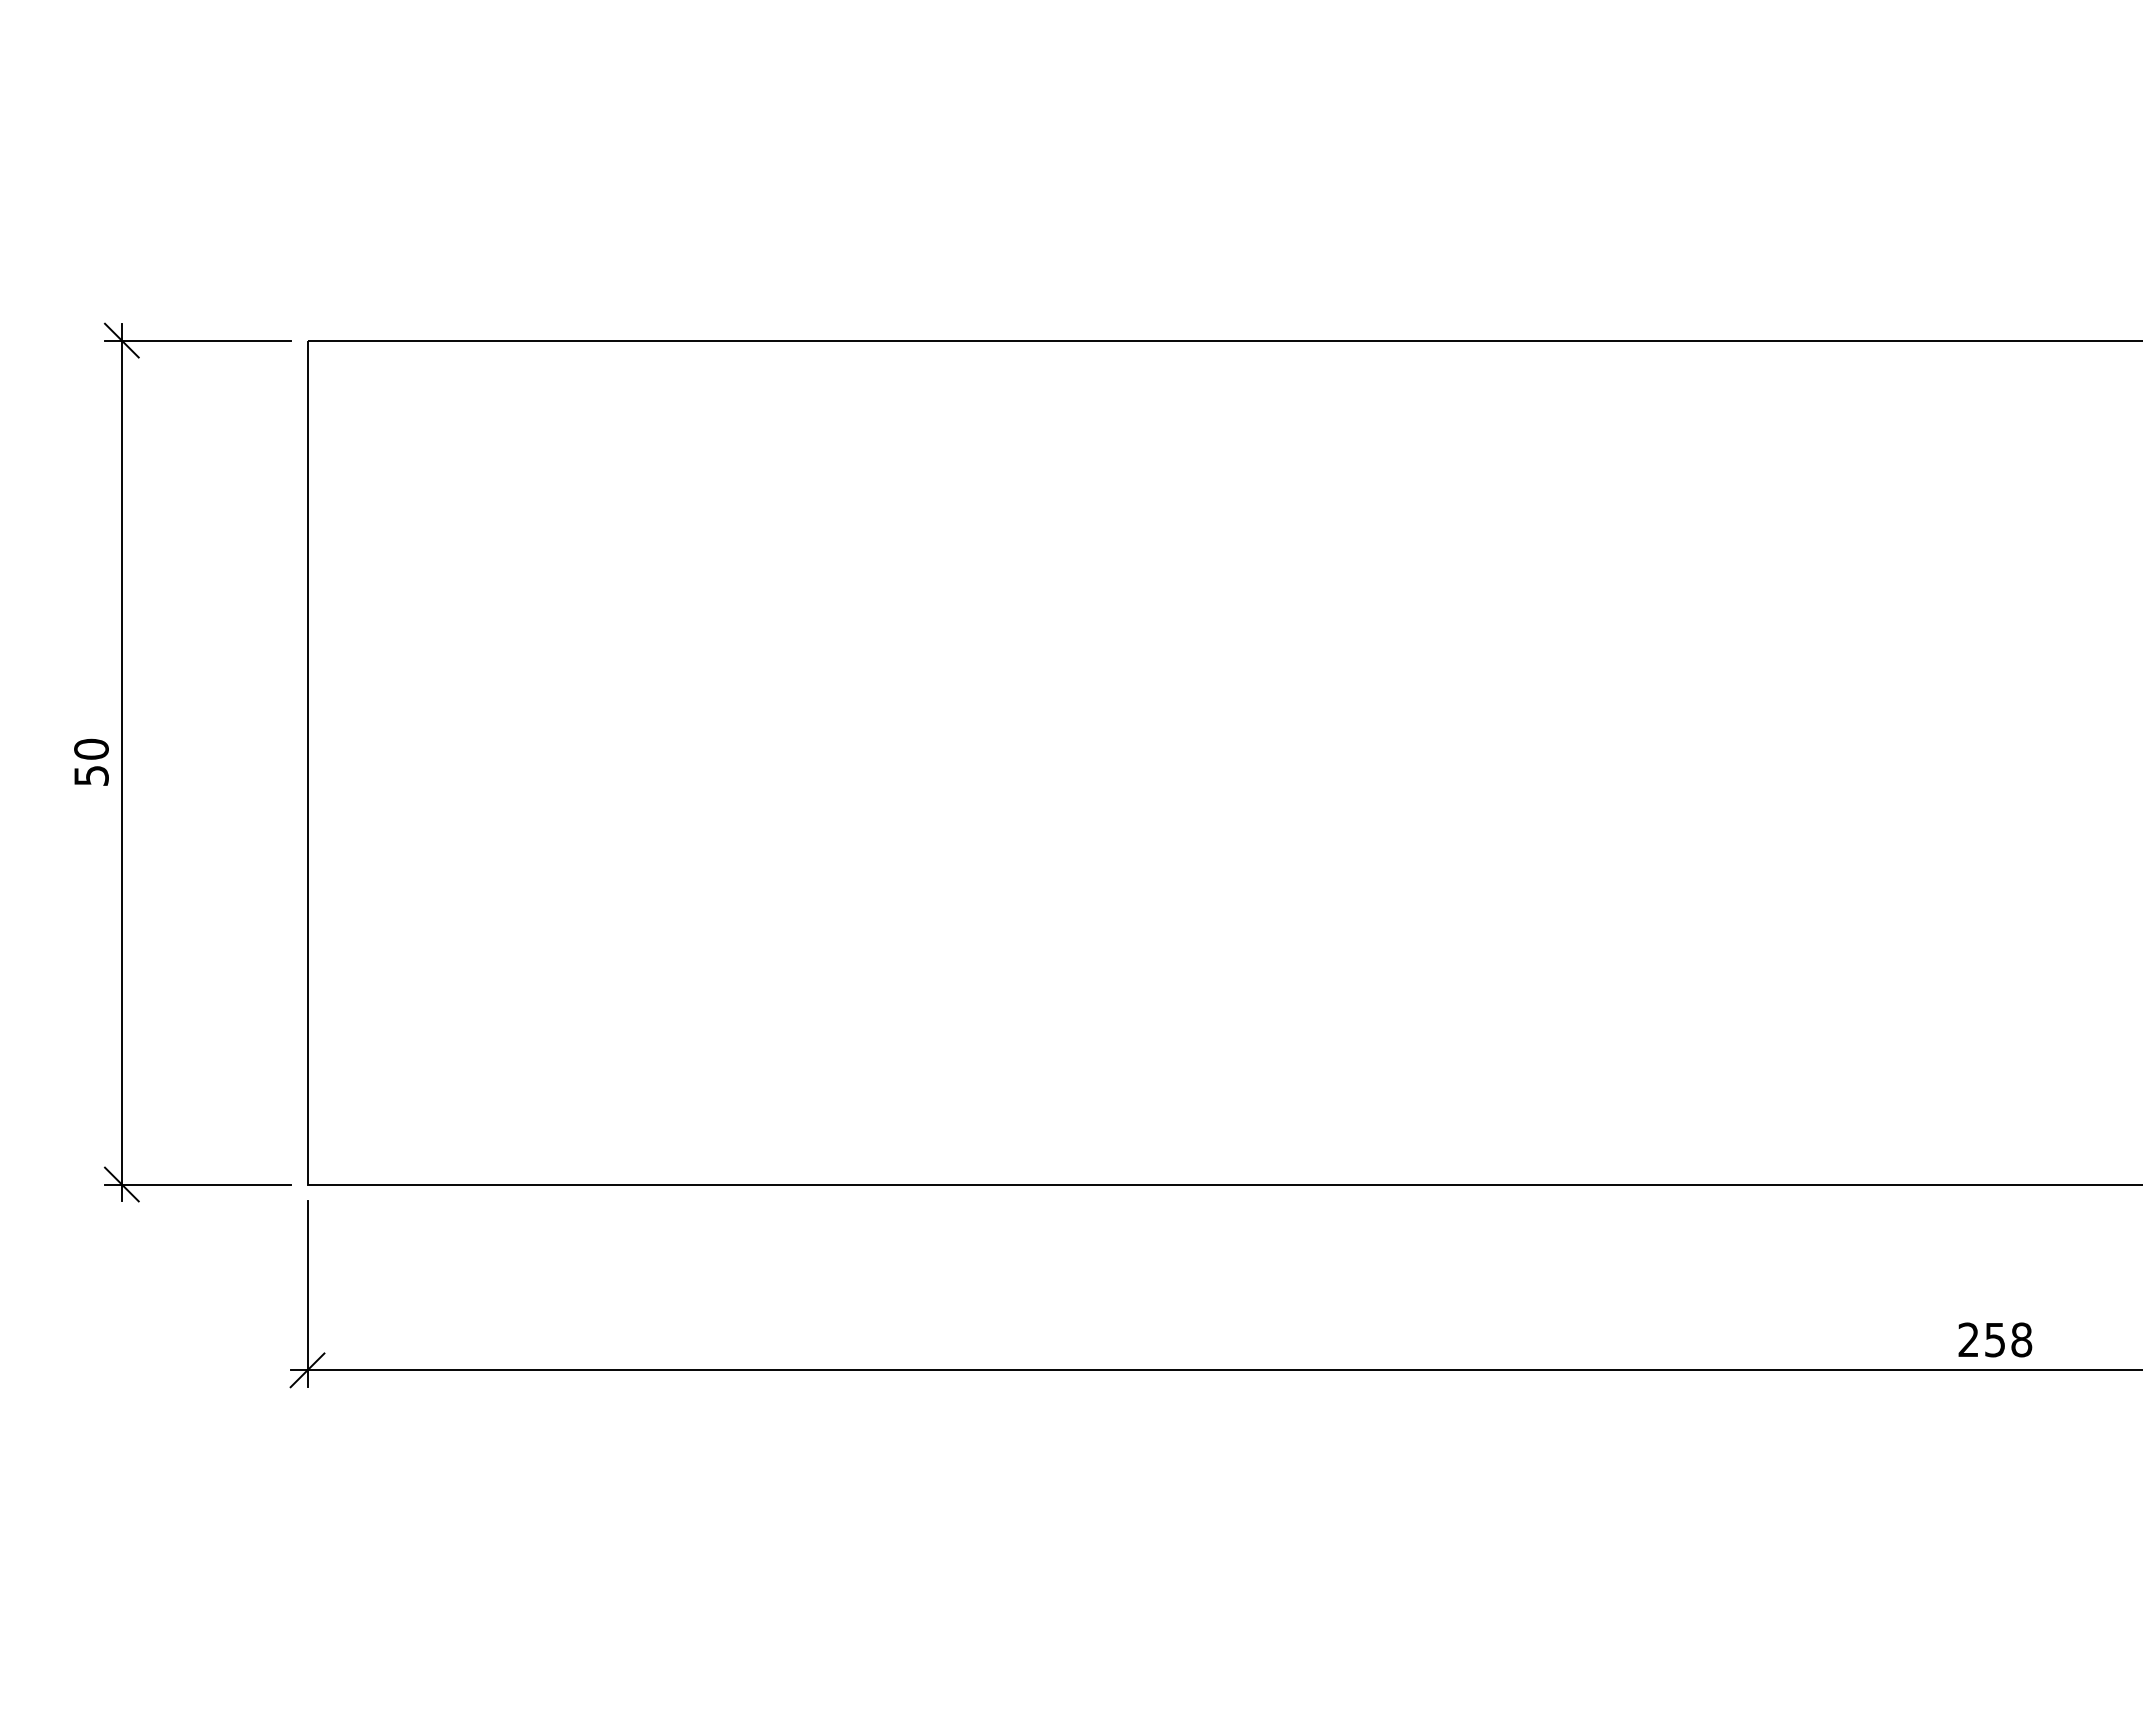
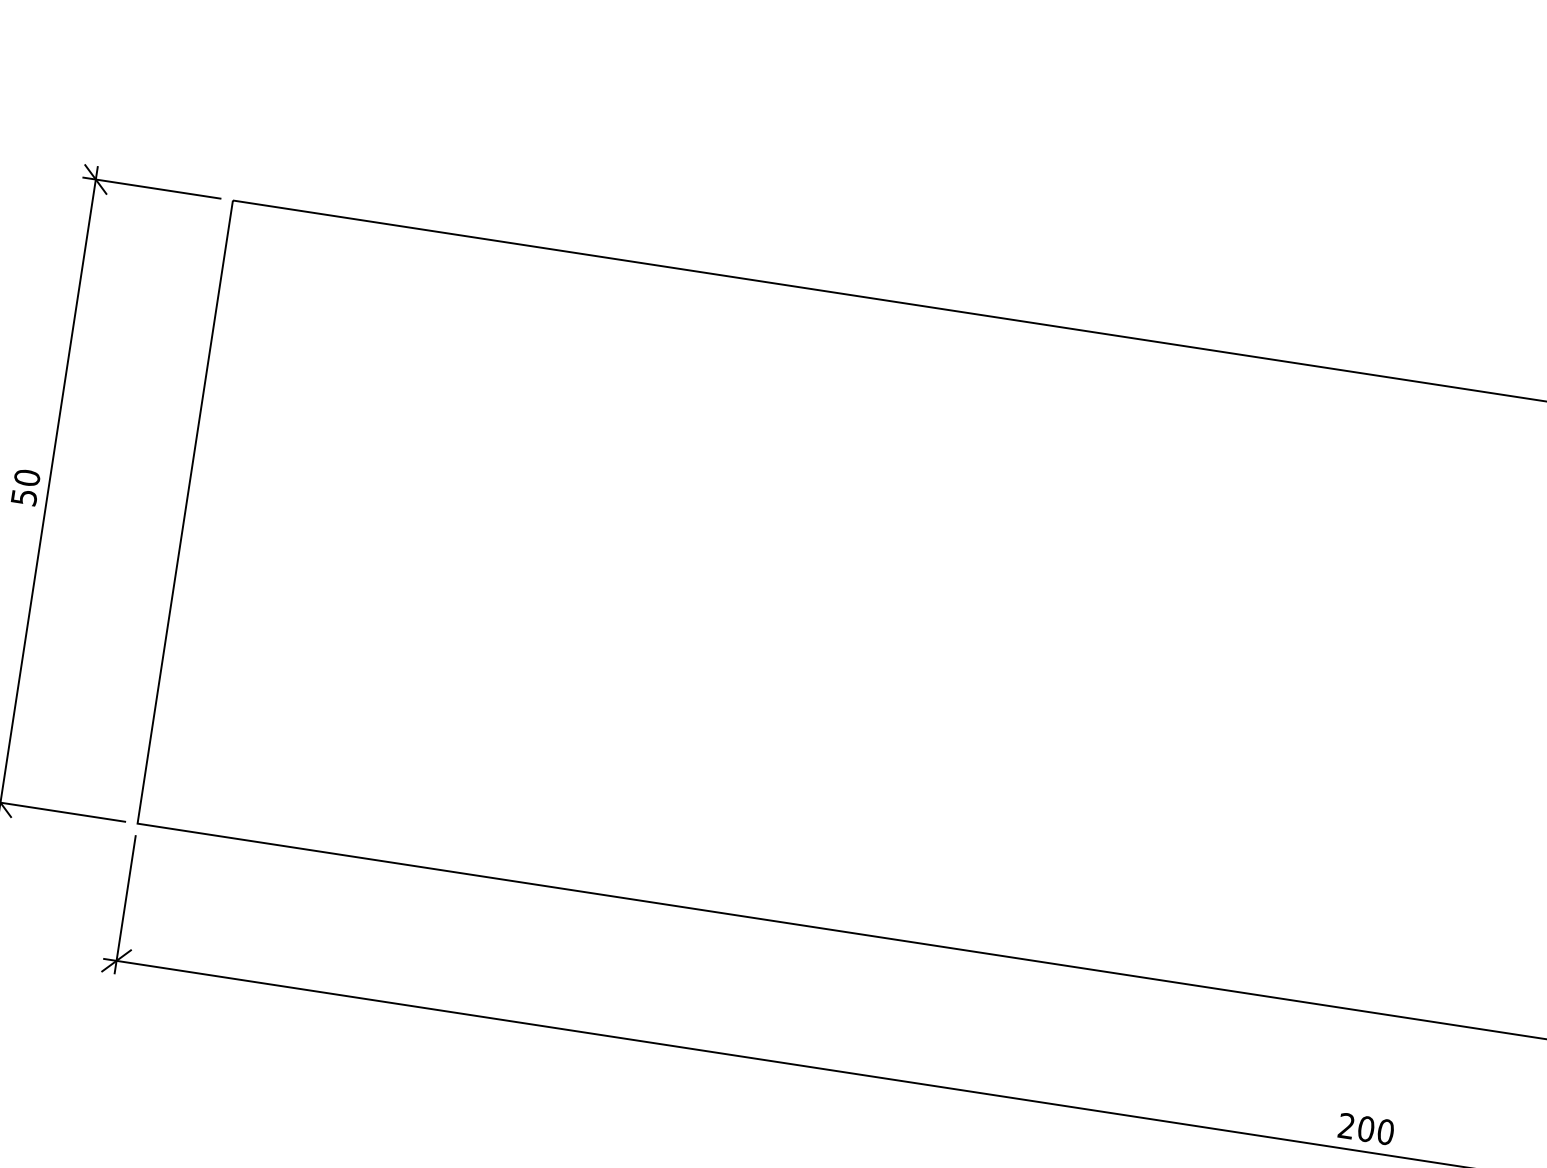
text: (2008, 1339) -> (1376, 1130), 258 -> 200

